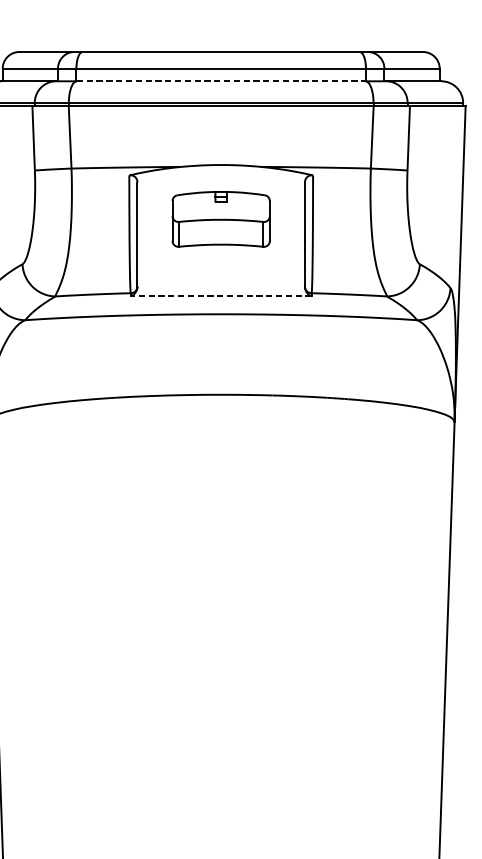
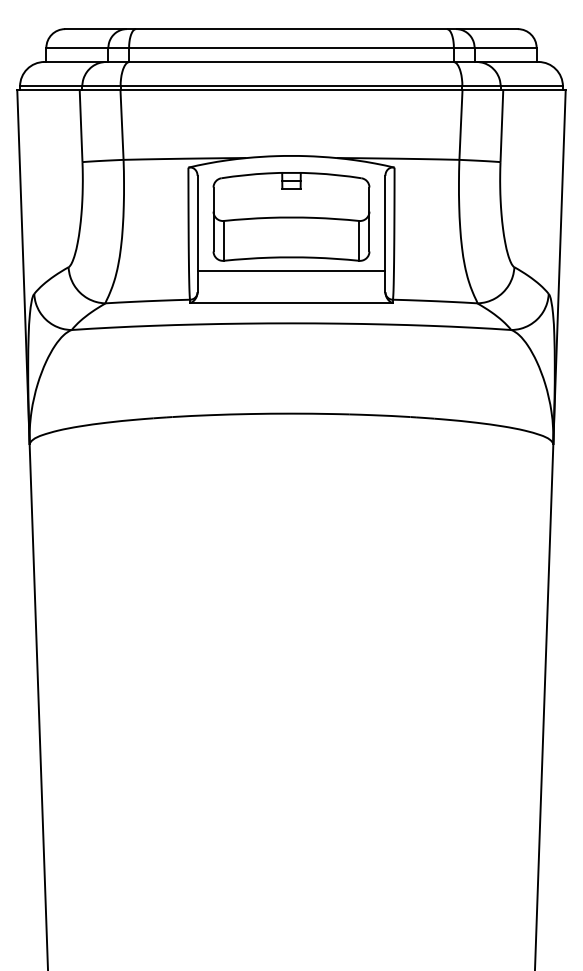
line: (221, 81) -> (291, 62), dashed -> solid
part: (221, 219) -> (291, 216), size x1.43
line: (221, 267) -> (291, 270), added
line: (221, 296) -> (291, 303), dashed -> solid

